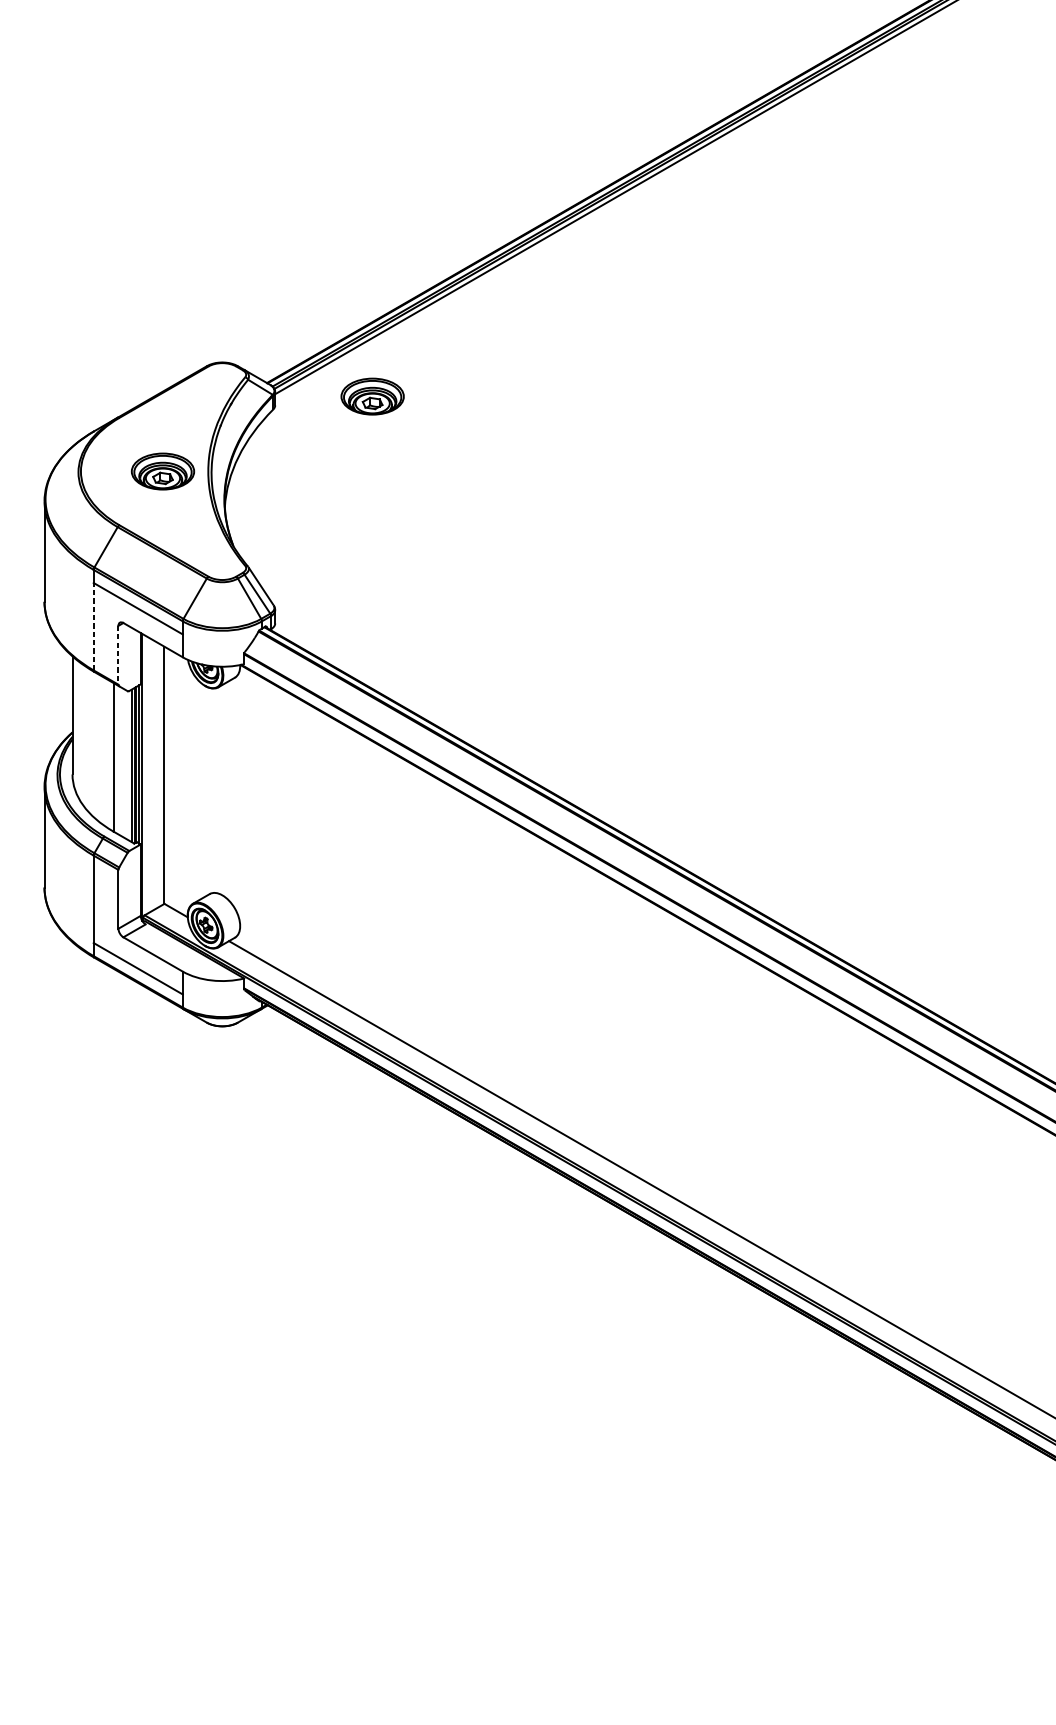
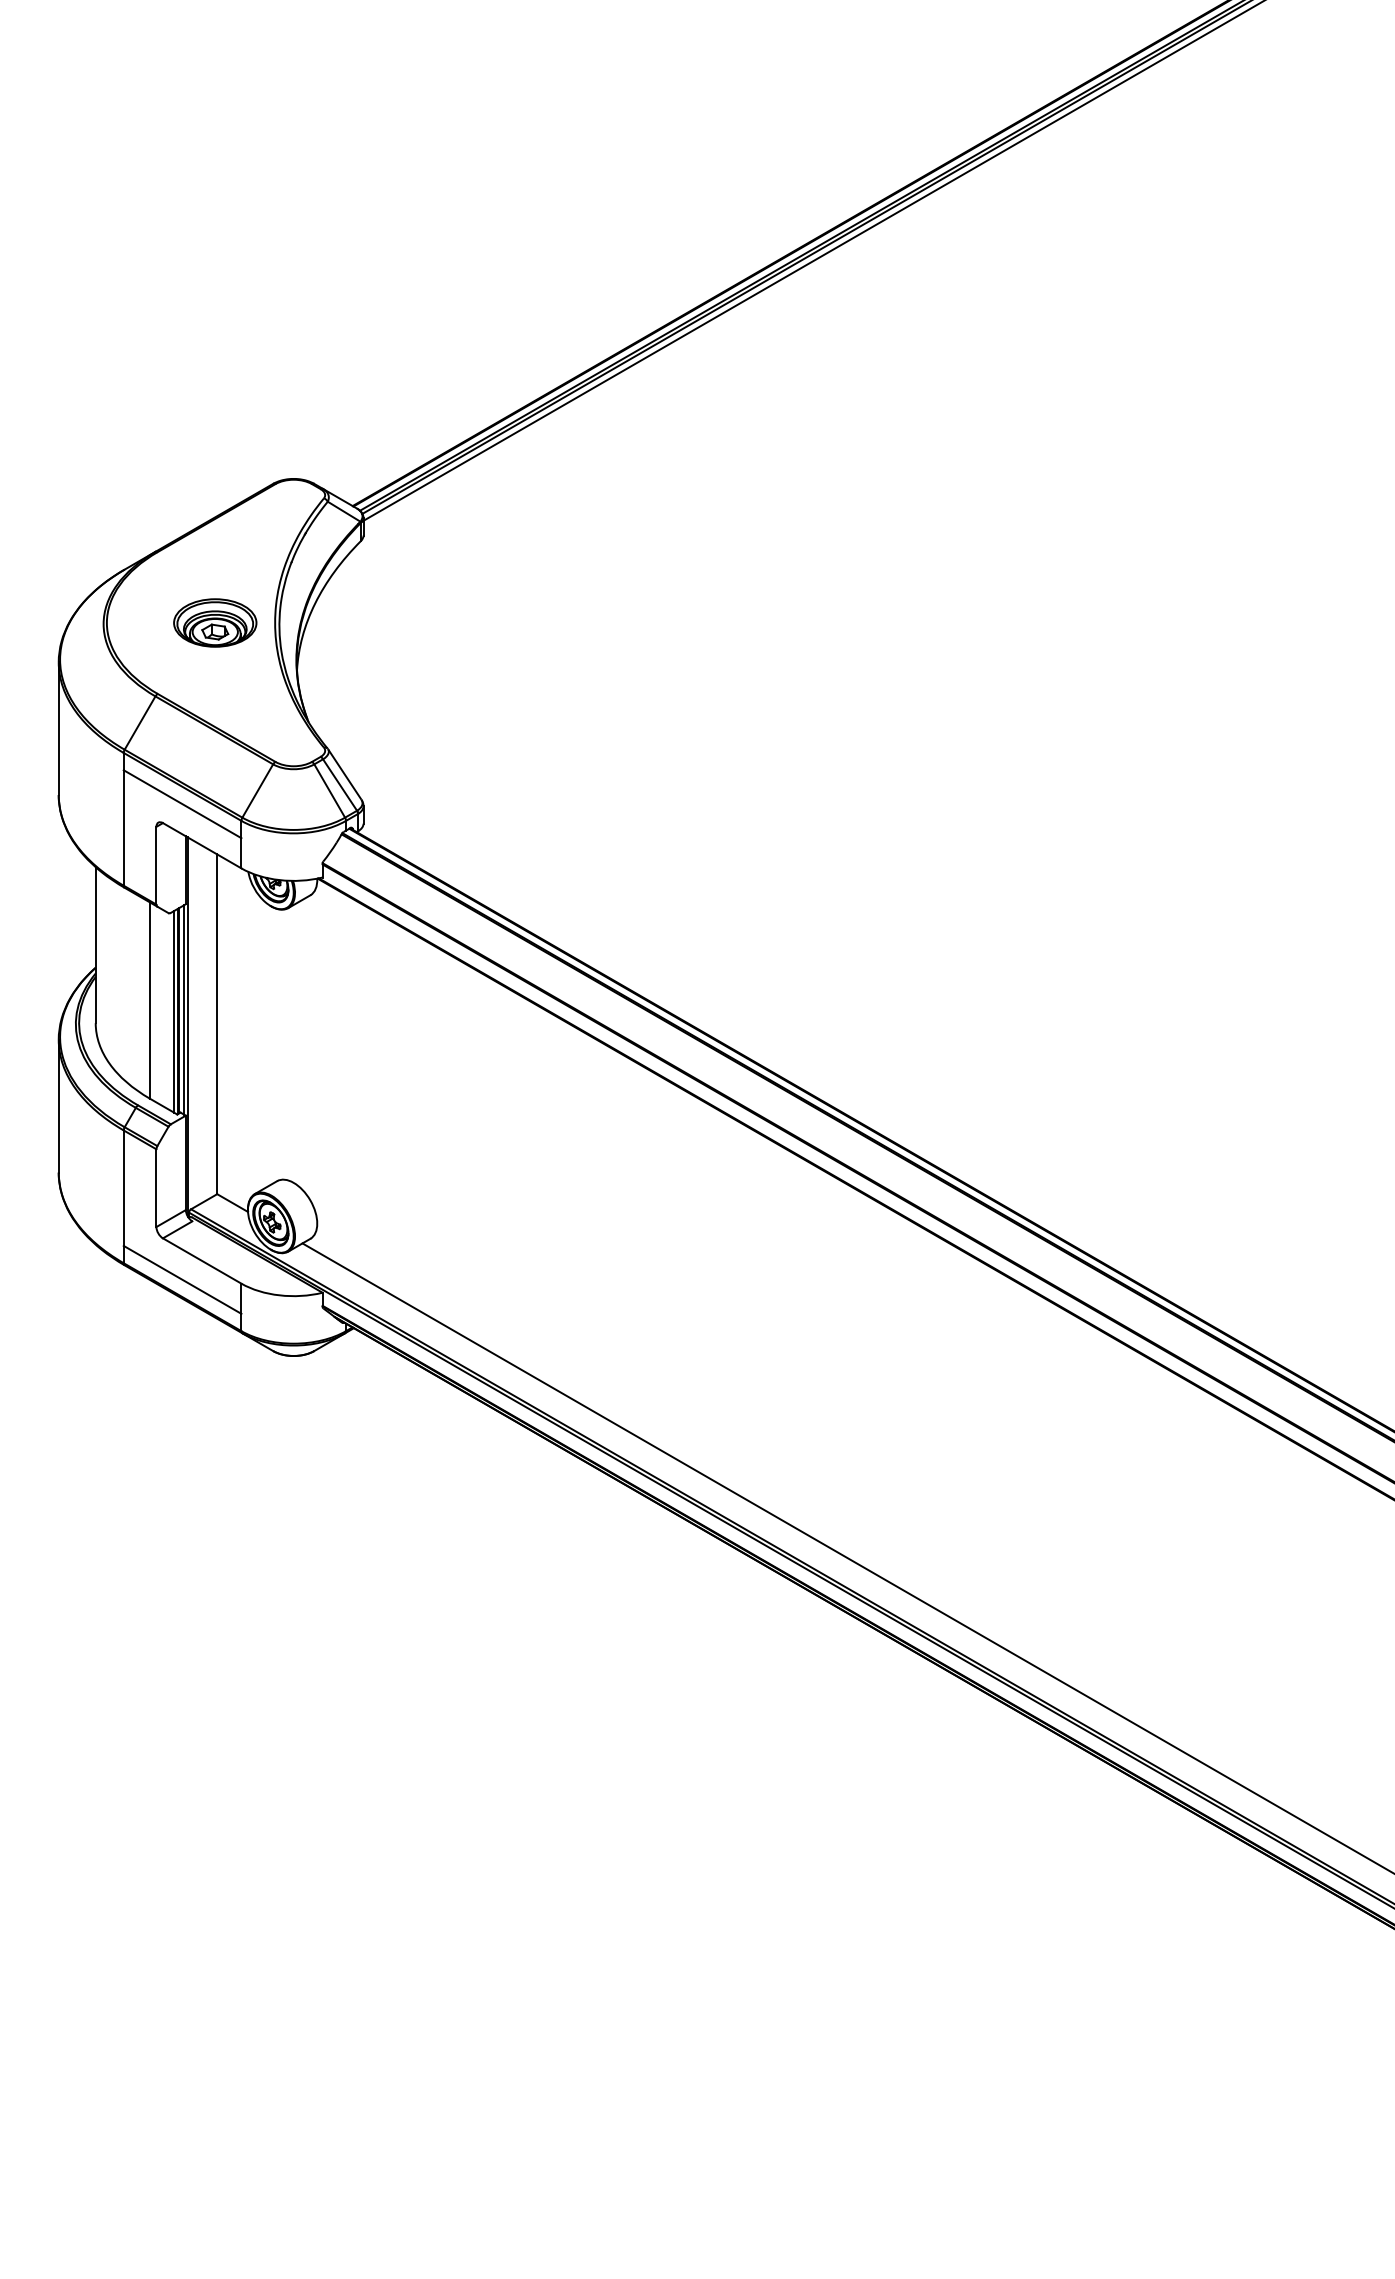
part: (372, 396) -> (492, 523), removed
line: (93, 626) -> (123, 827), dashed -> solid
line: (118, 655) -> (156, 865), dashed -> solid

